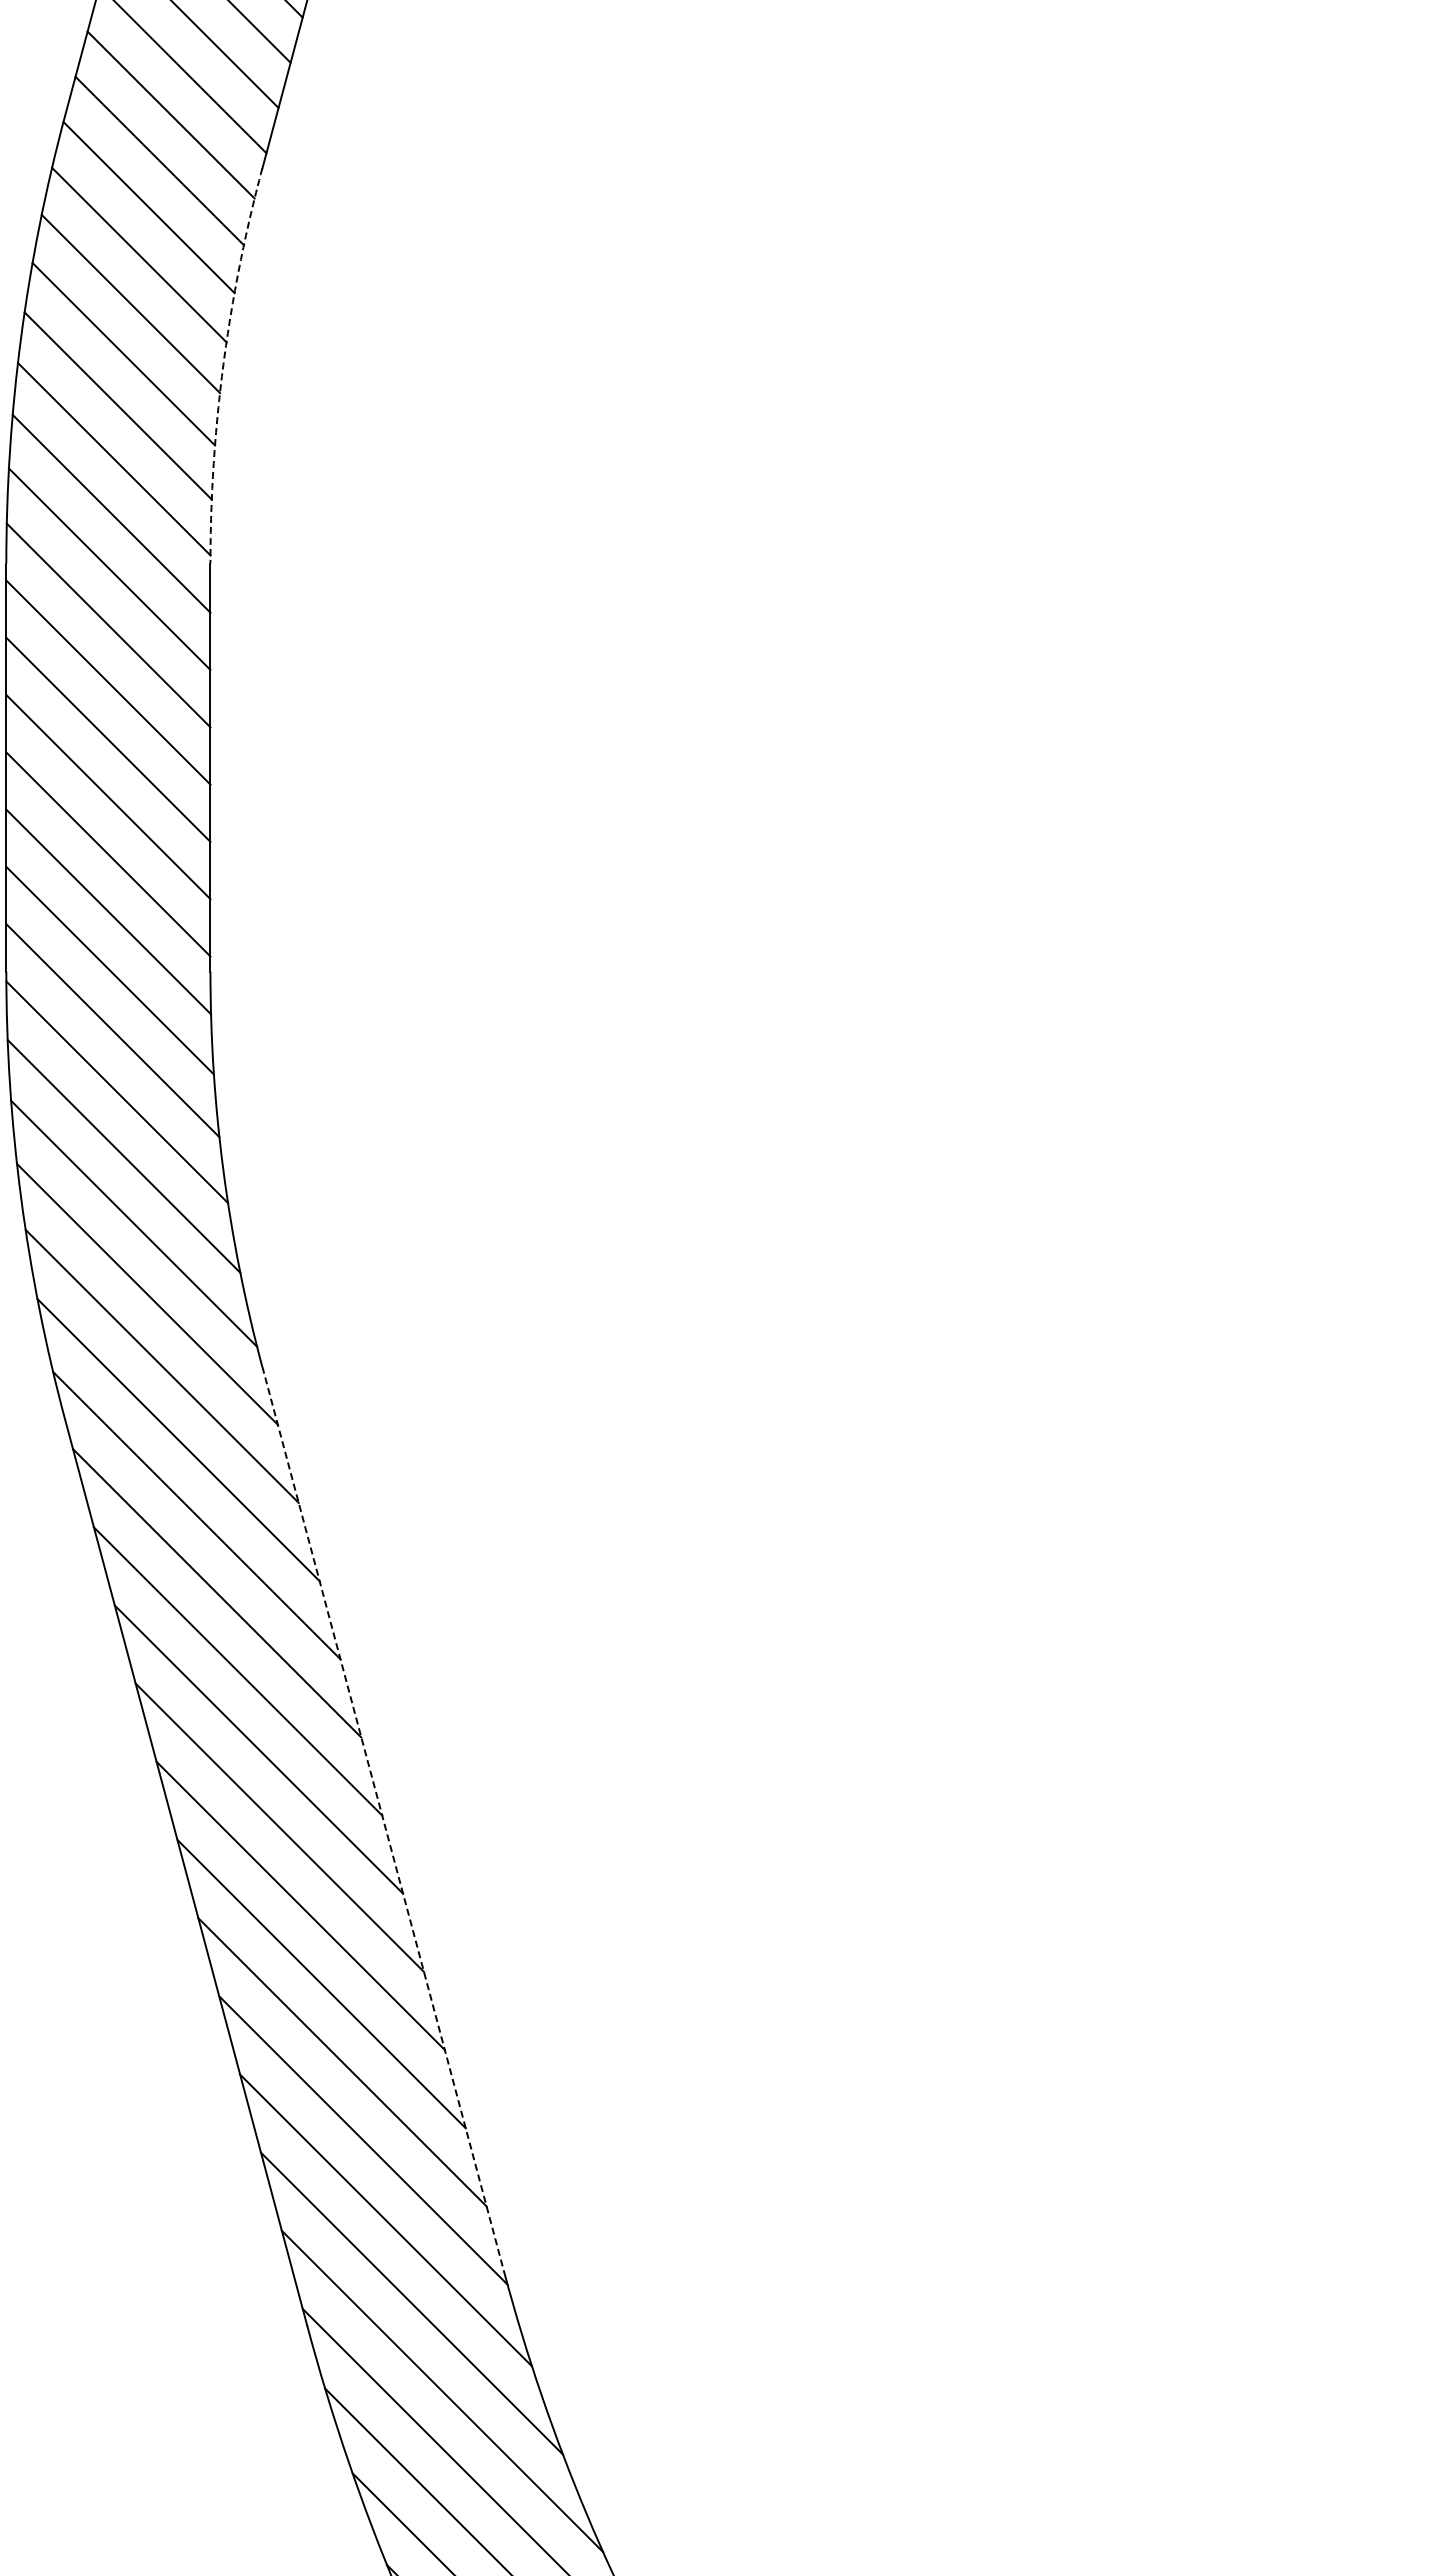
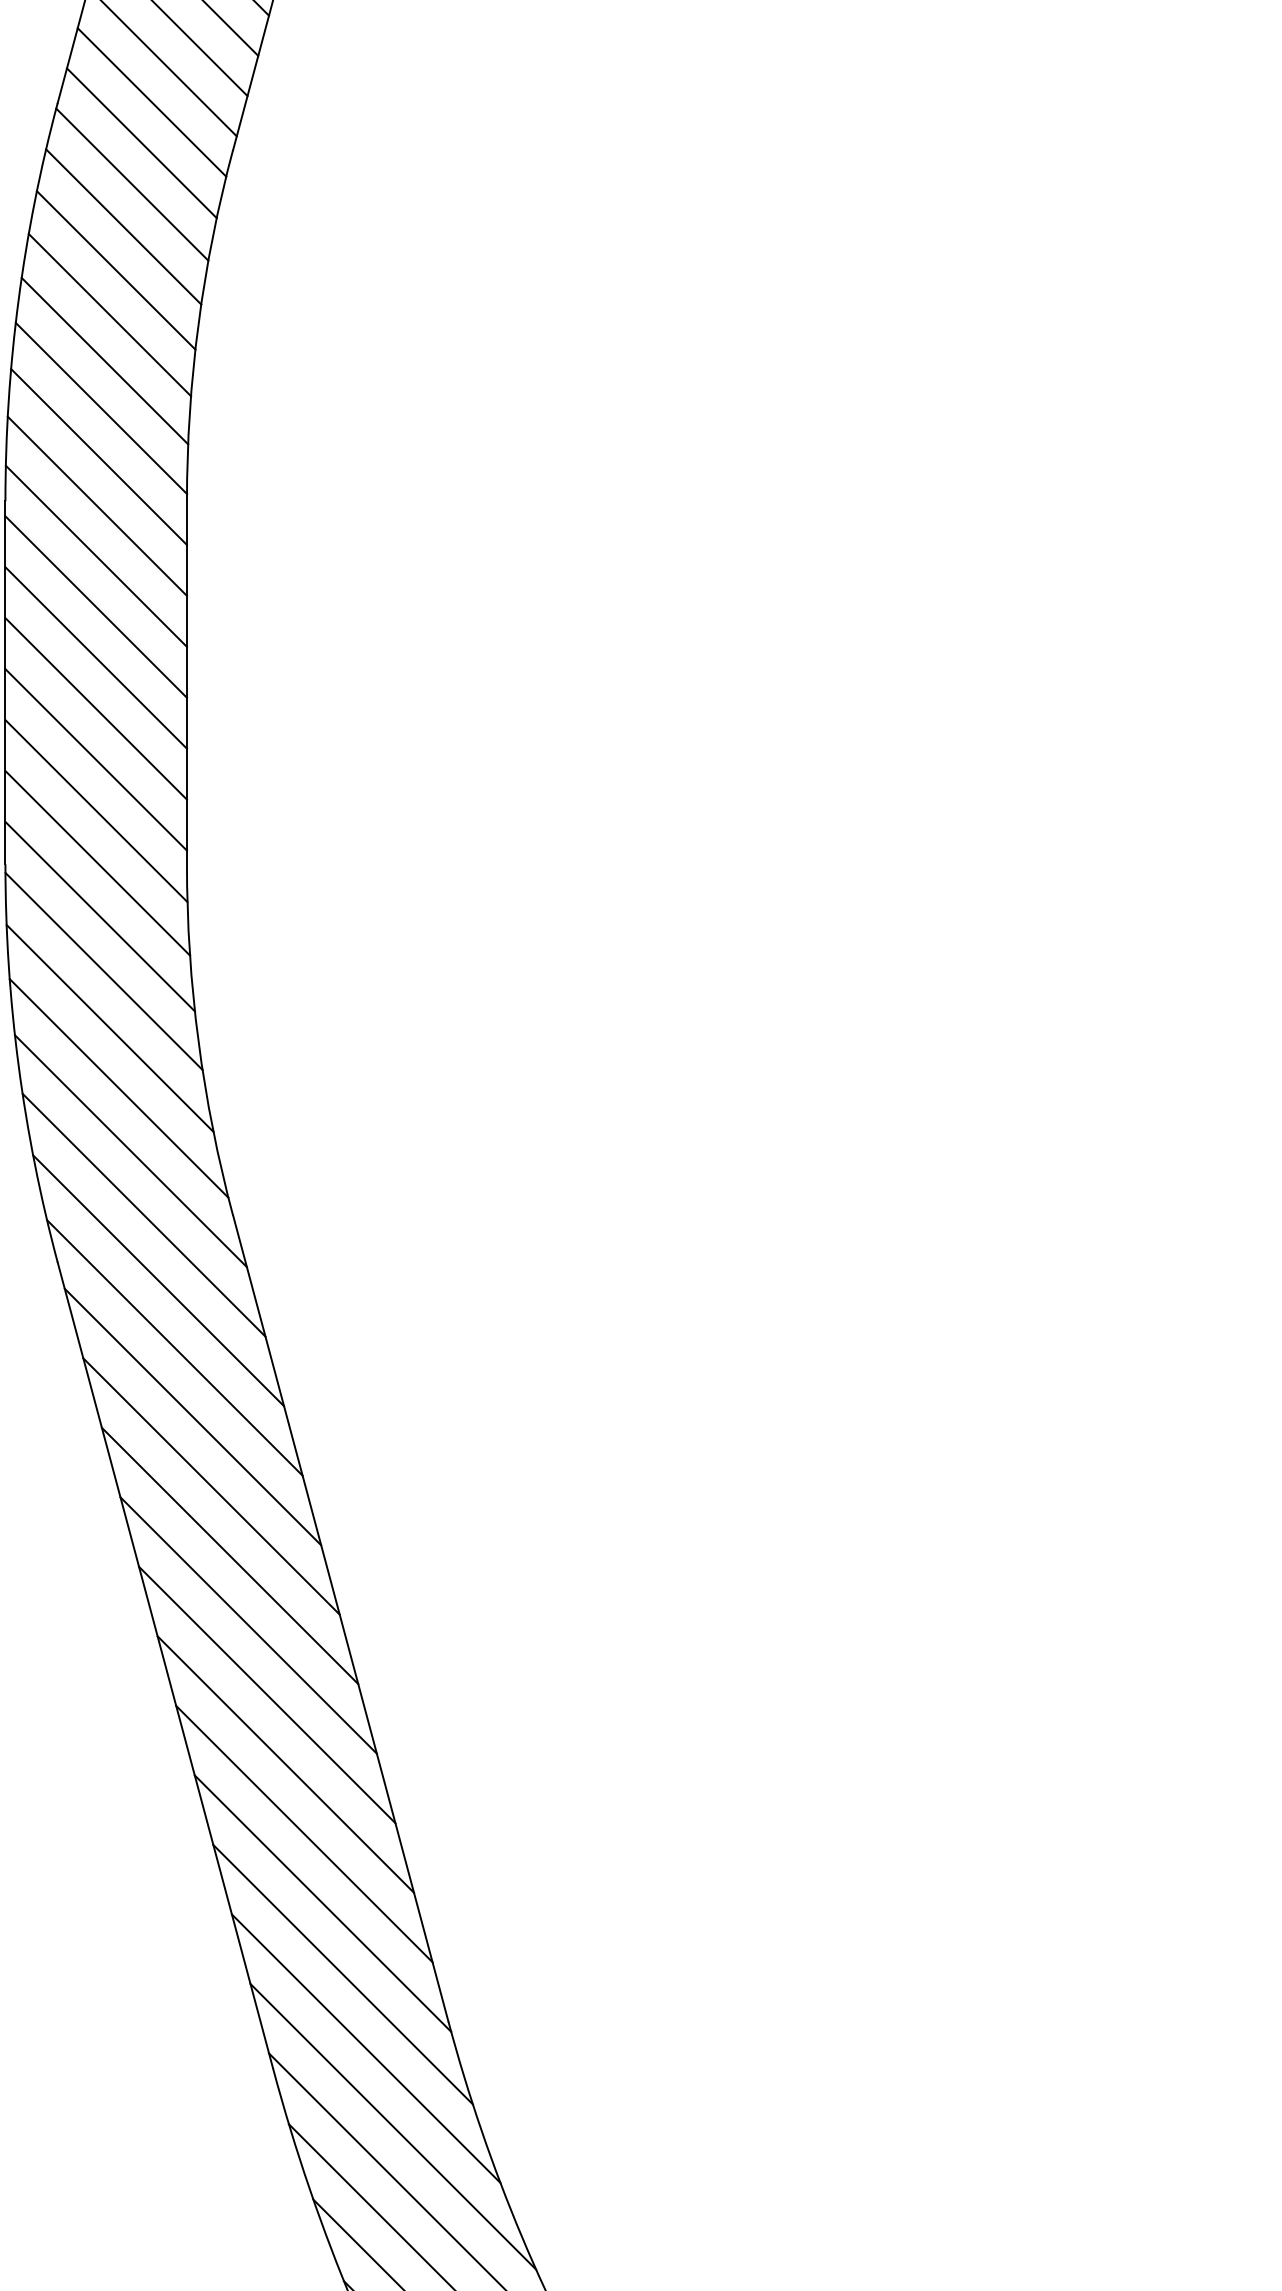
arc: (223, 364) -> (198, 324), dashed -> solid
line: (383, 1819) -> (340, 1618), dashed -> solid

